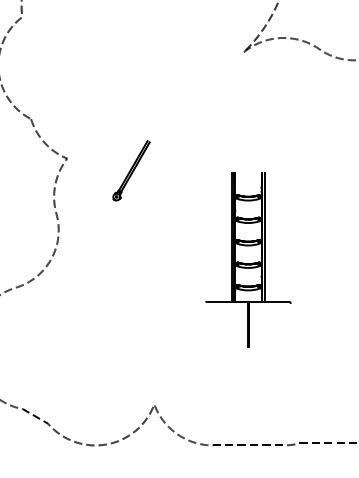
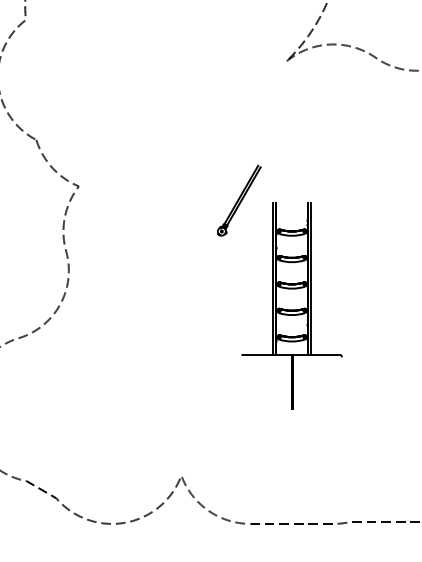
part: (131, 170) -> (239, 200), moved

